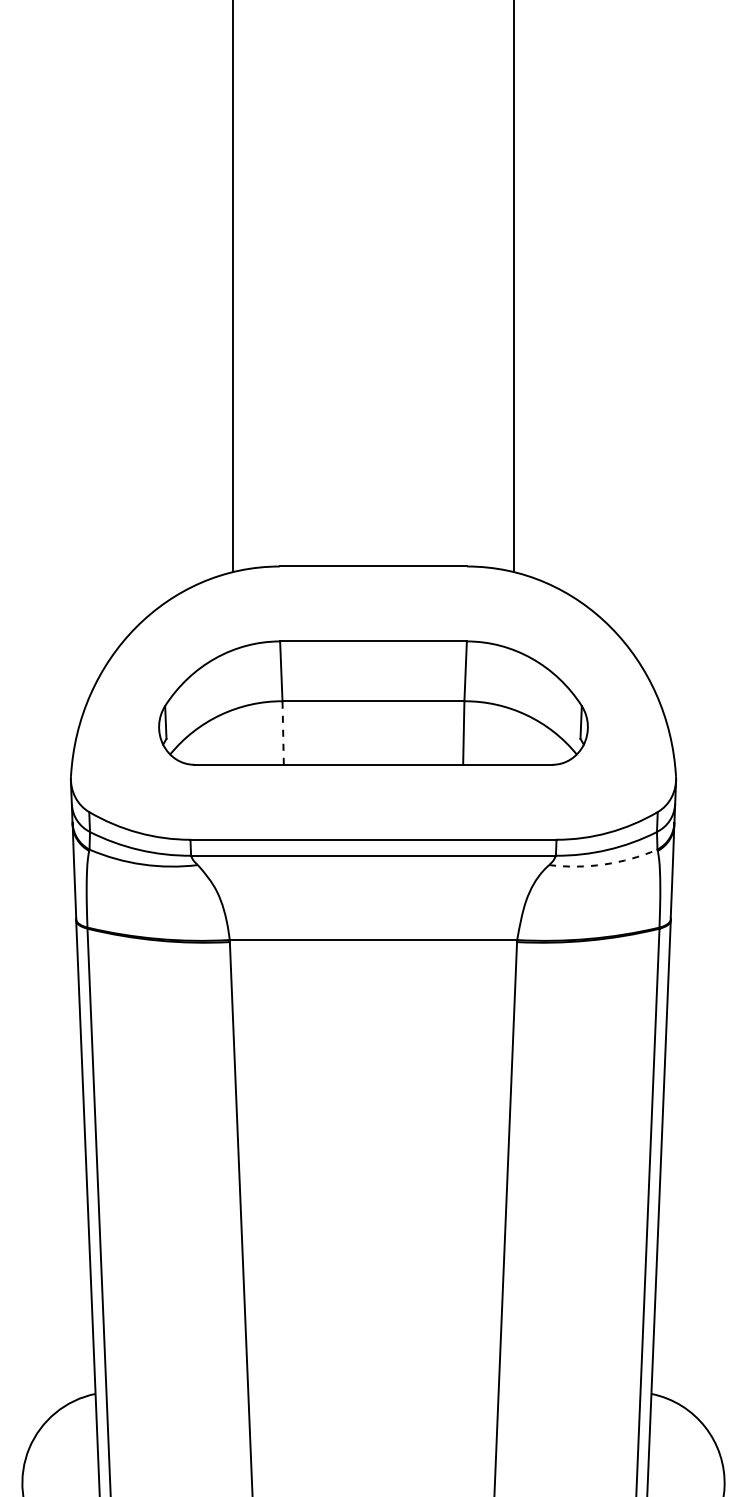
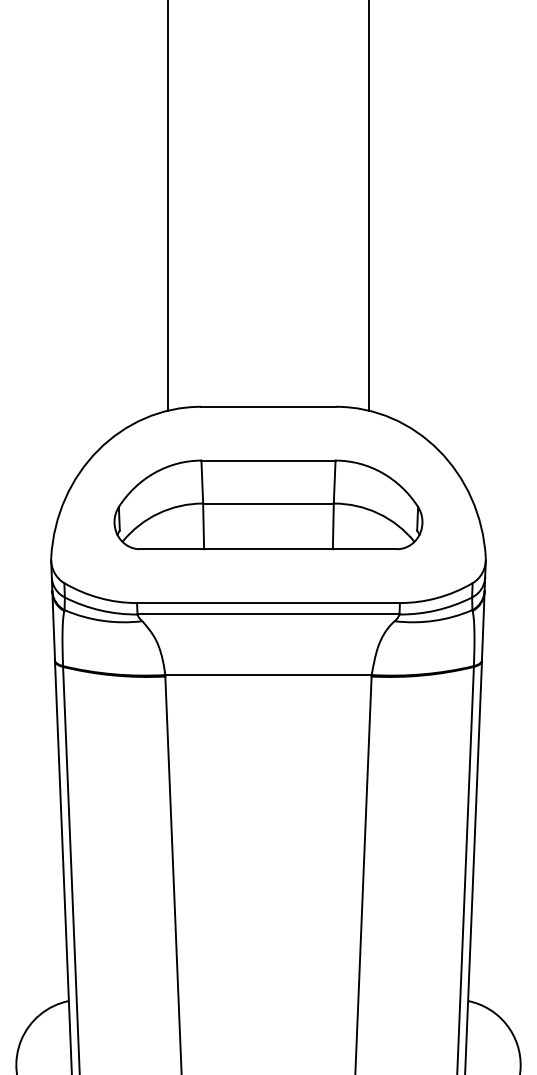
line: (283, 733) -> (203, 526), dashed -> solid
arc: (604, 864) -> (434, 620), dashed -> solid

